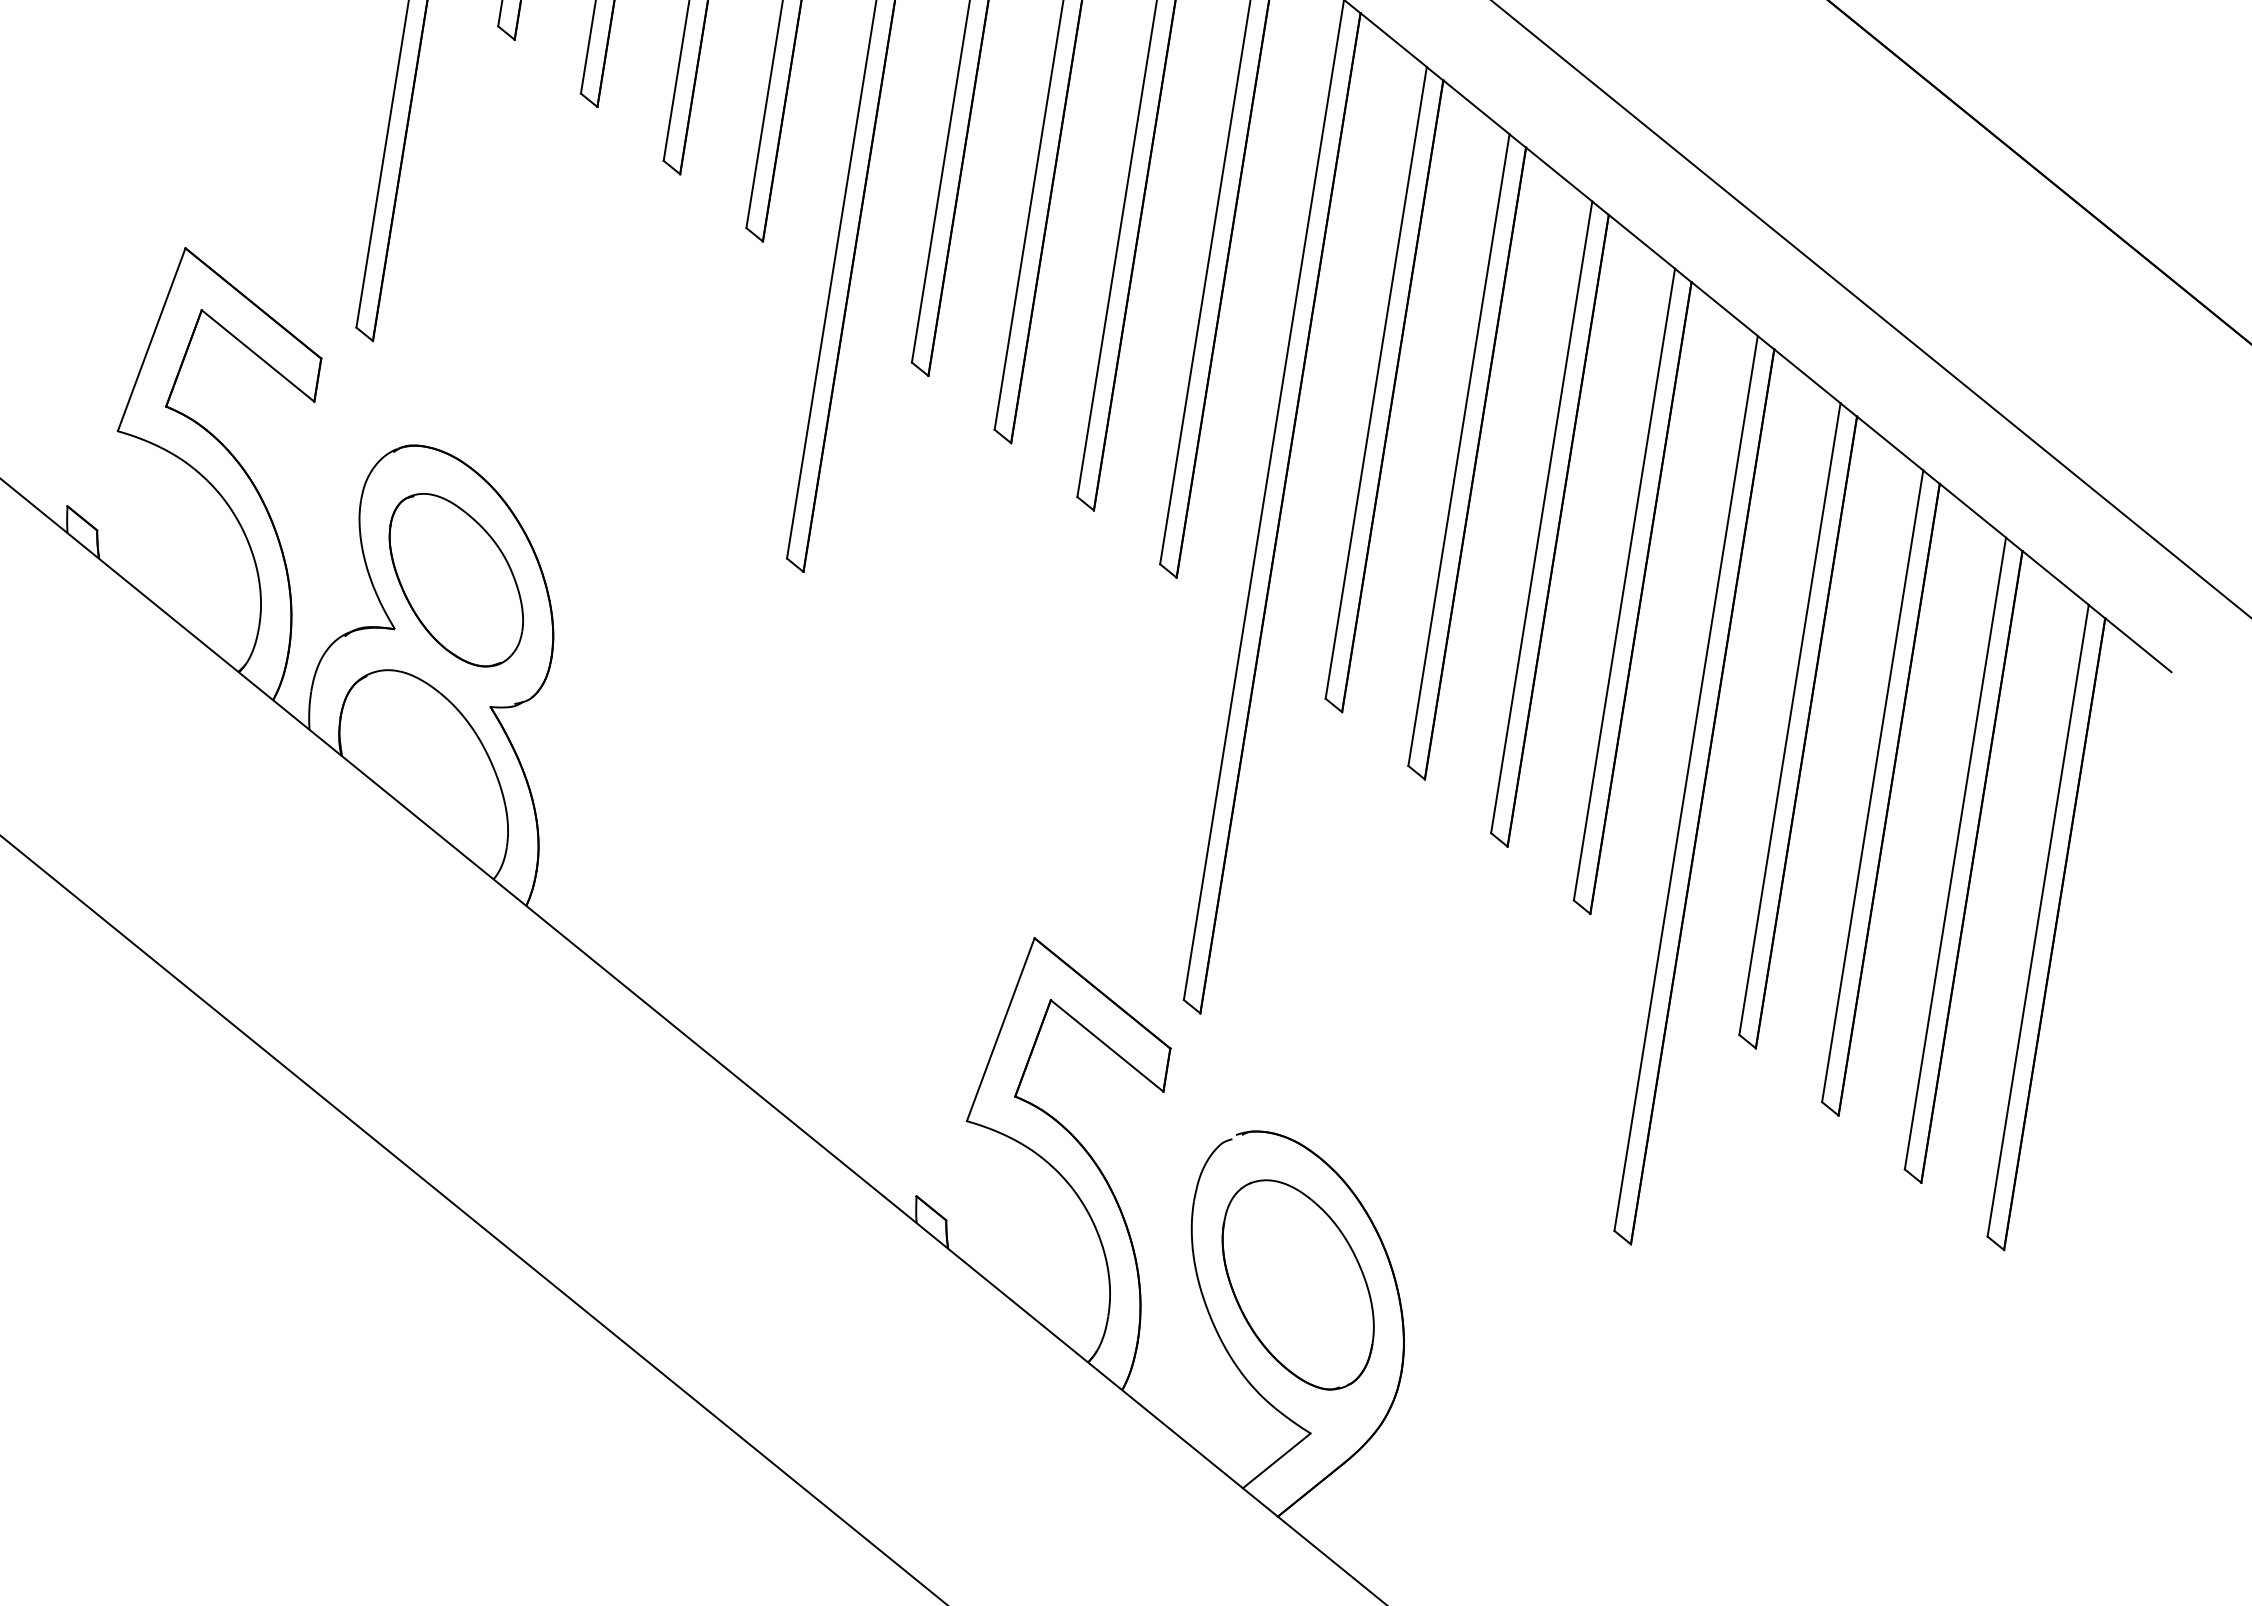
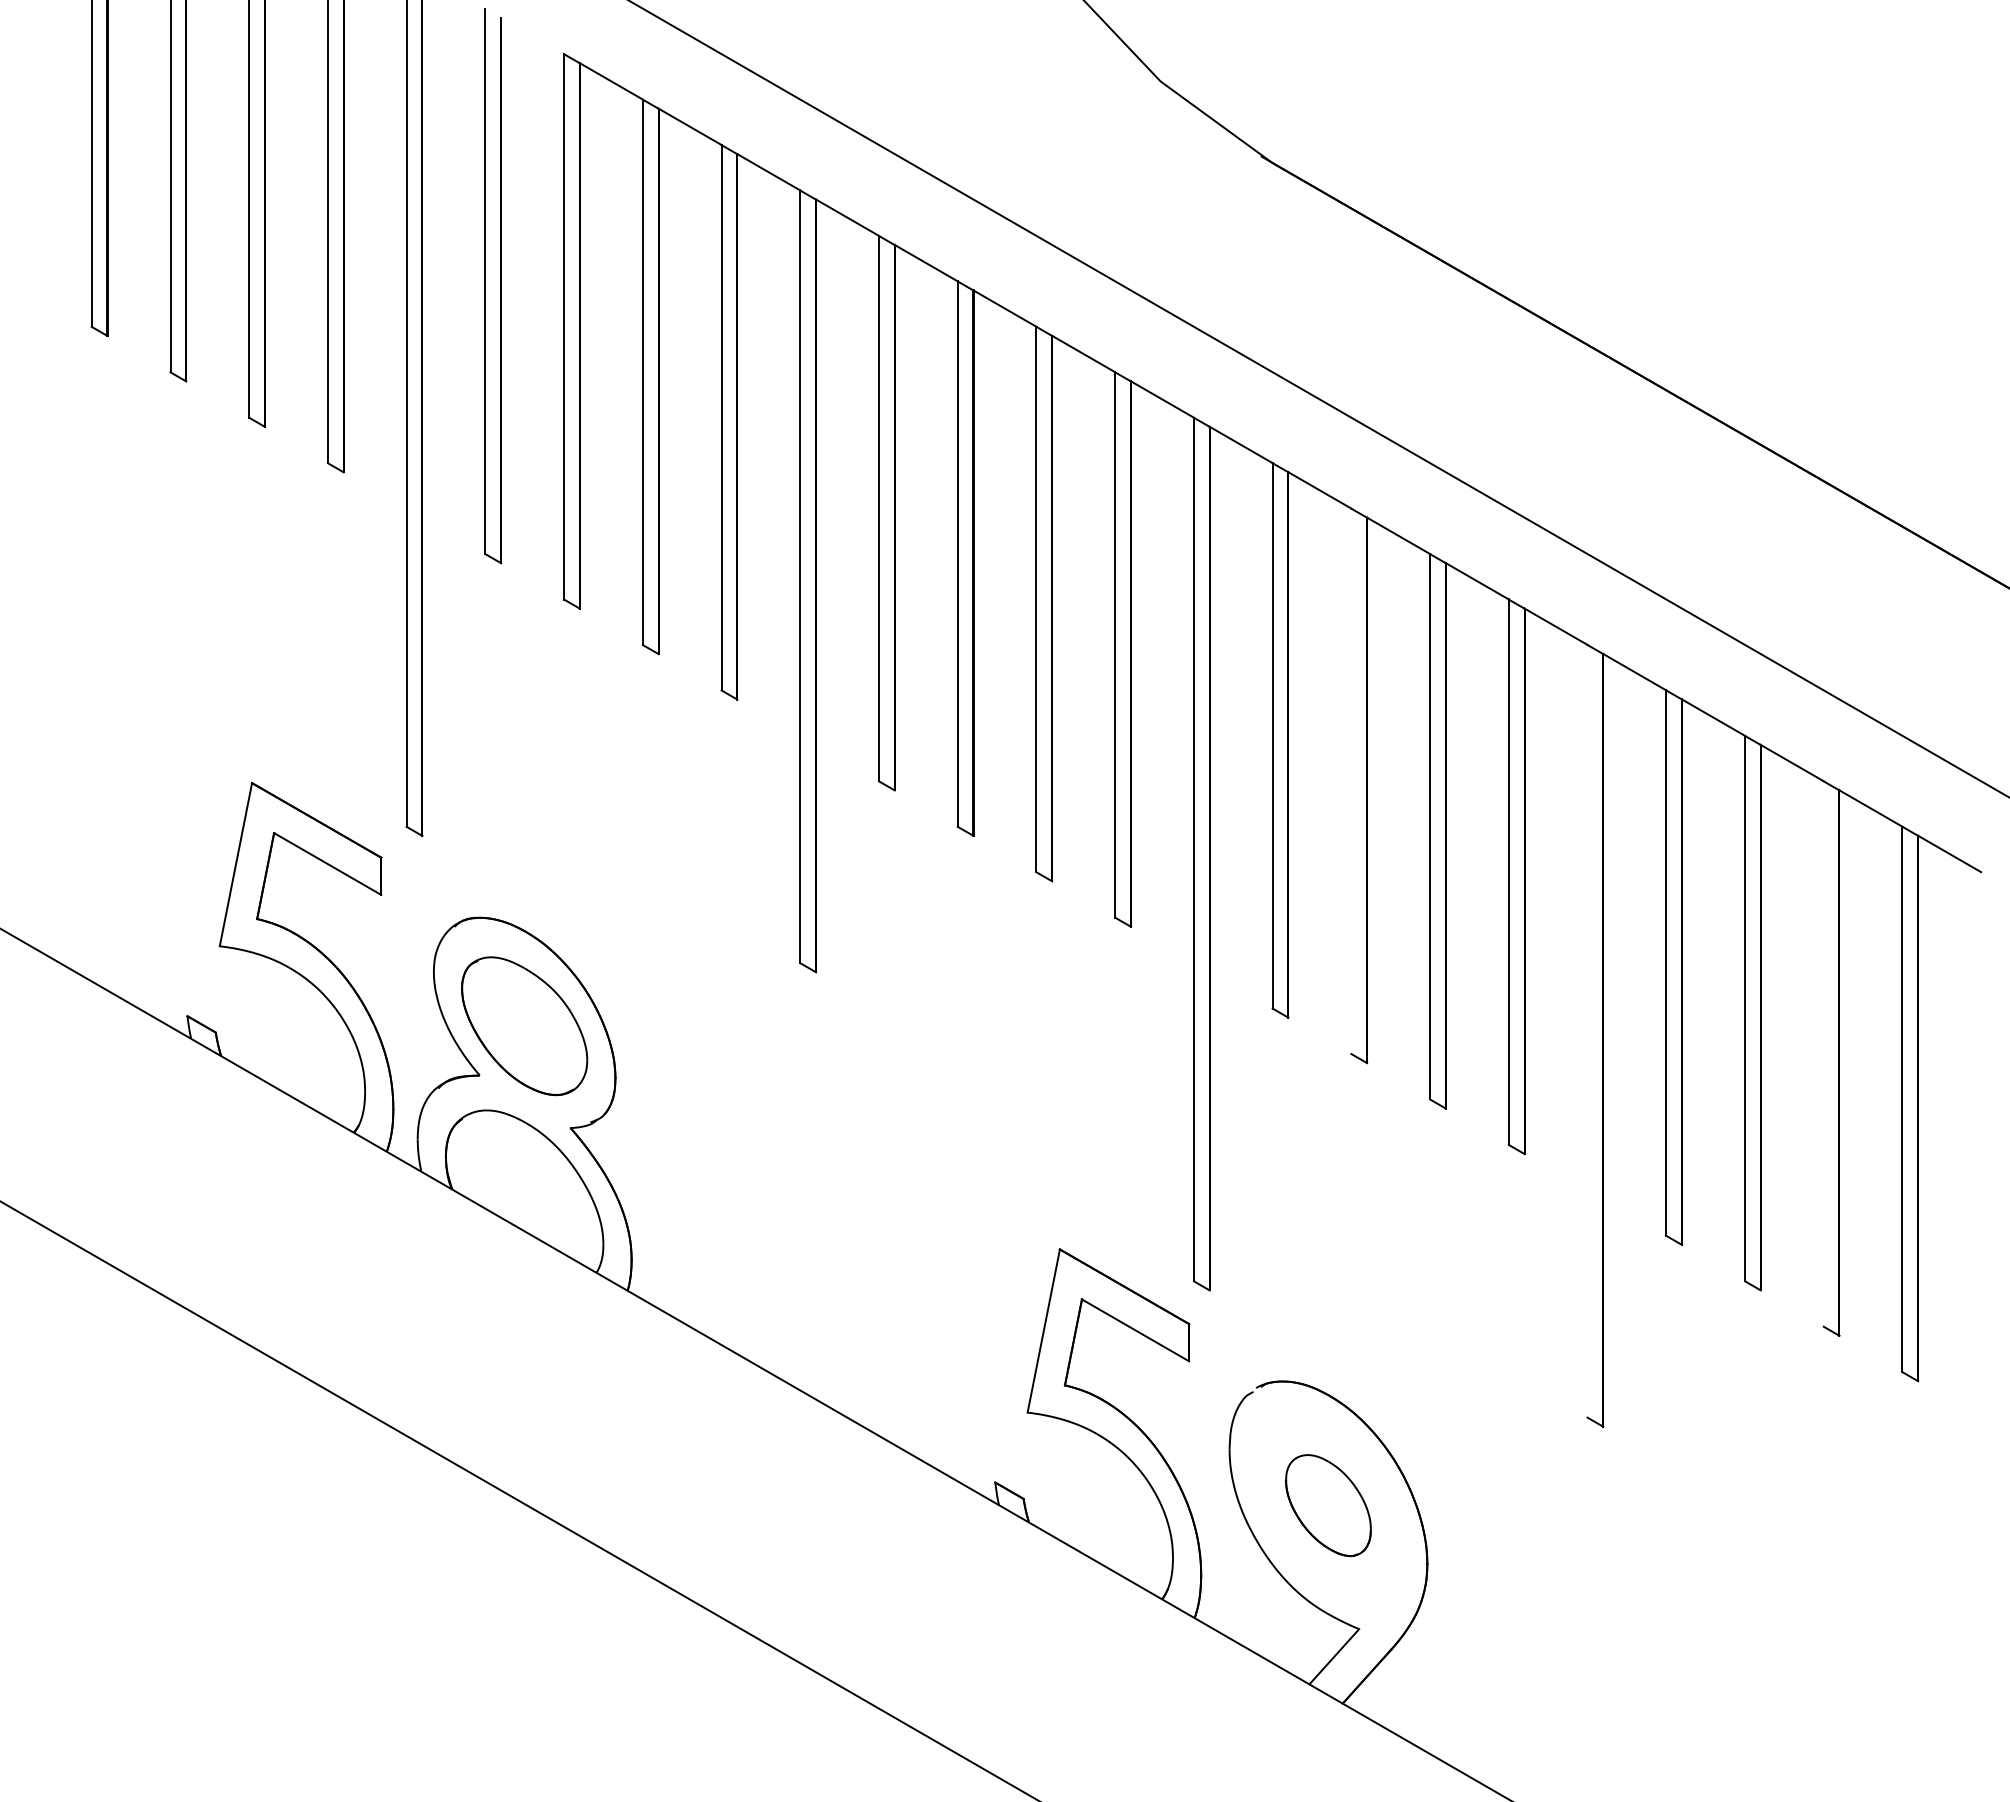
line: (1459, 450) -> (1351, 781), removed
line: (1686, 782) -> (1587, 1030), removed
line: (1955, 852) -> (1823, 1053), removed
part: (1298, 1284) -> (1328, 1505), size x0.6

